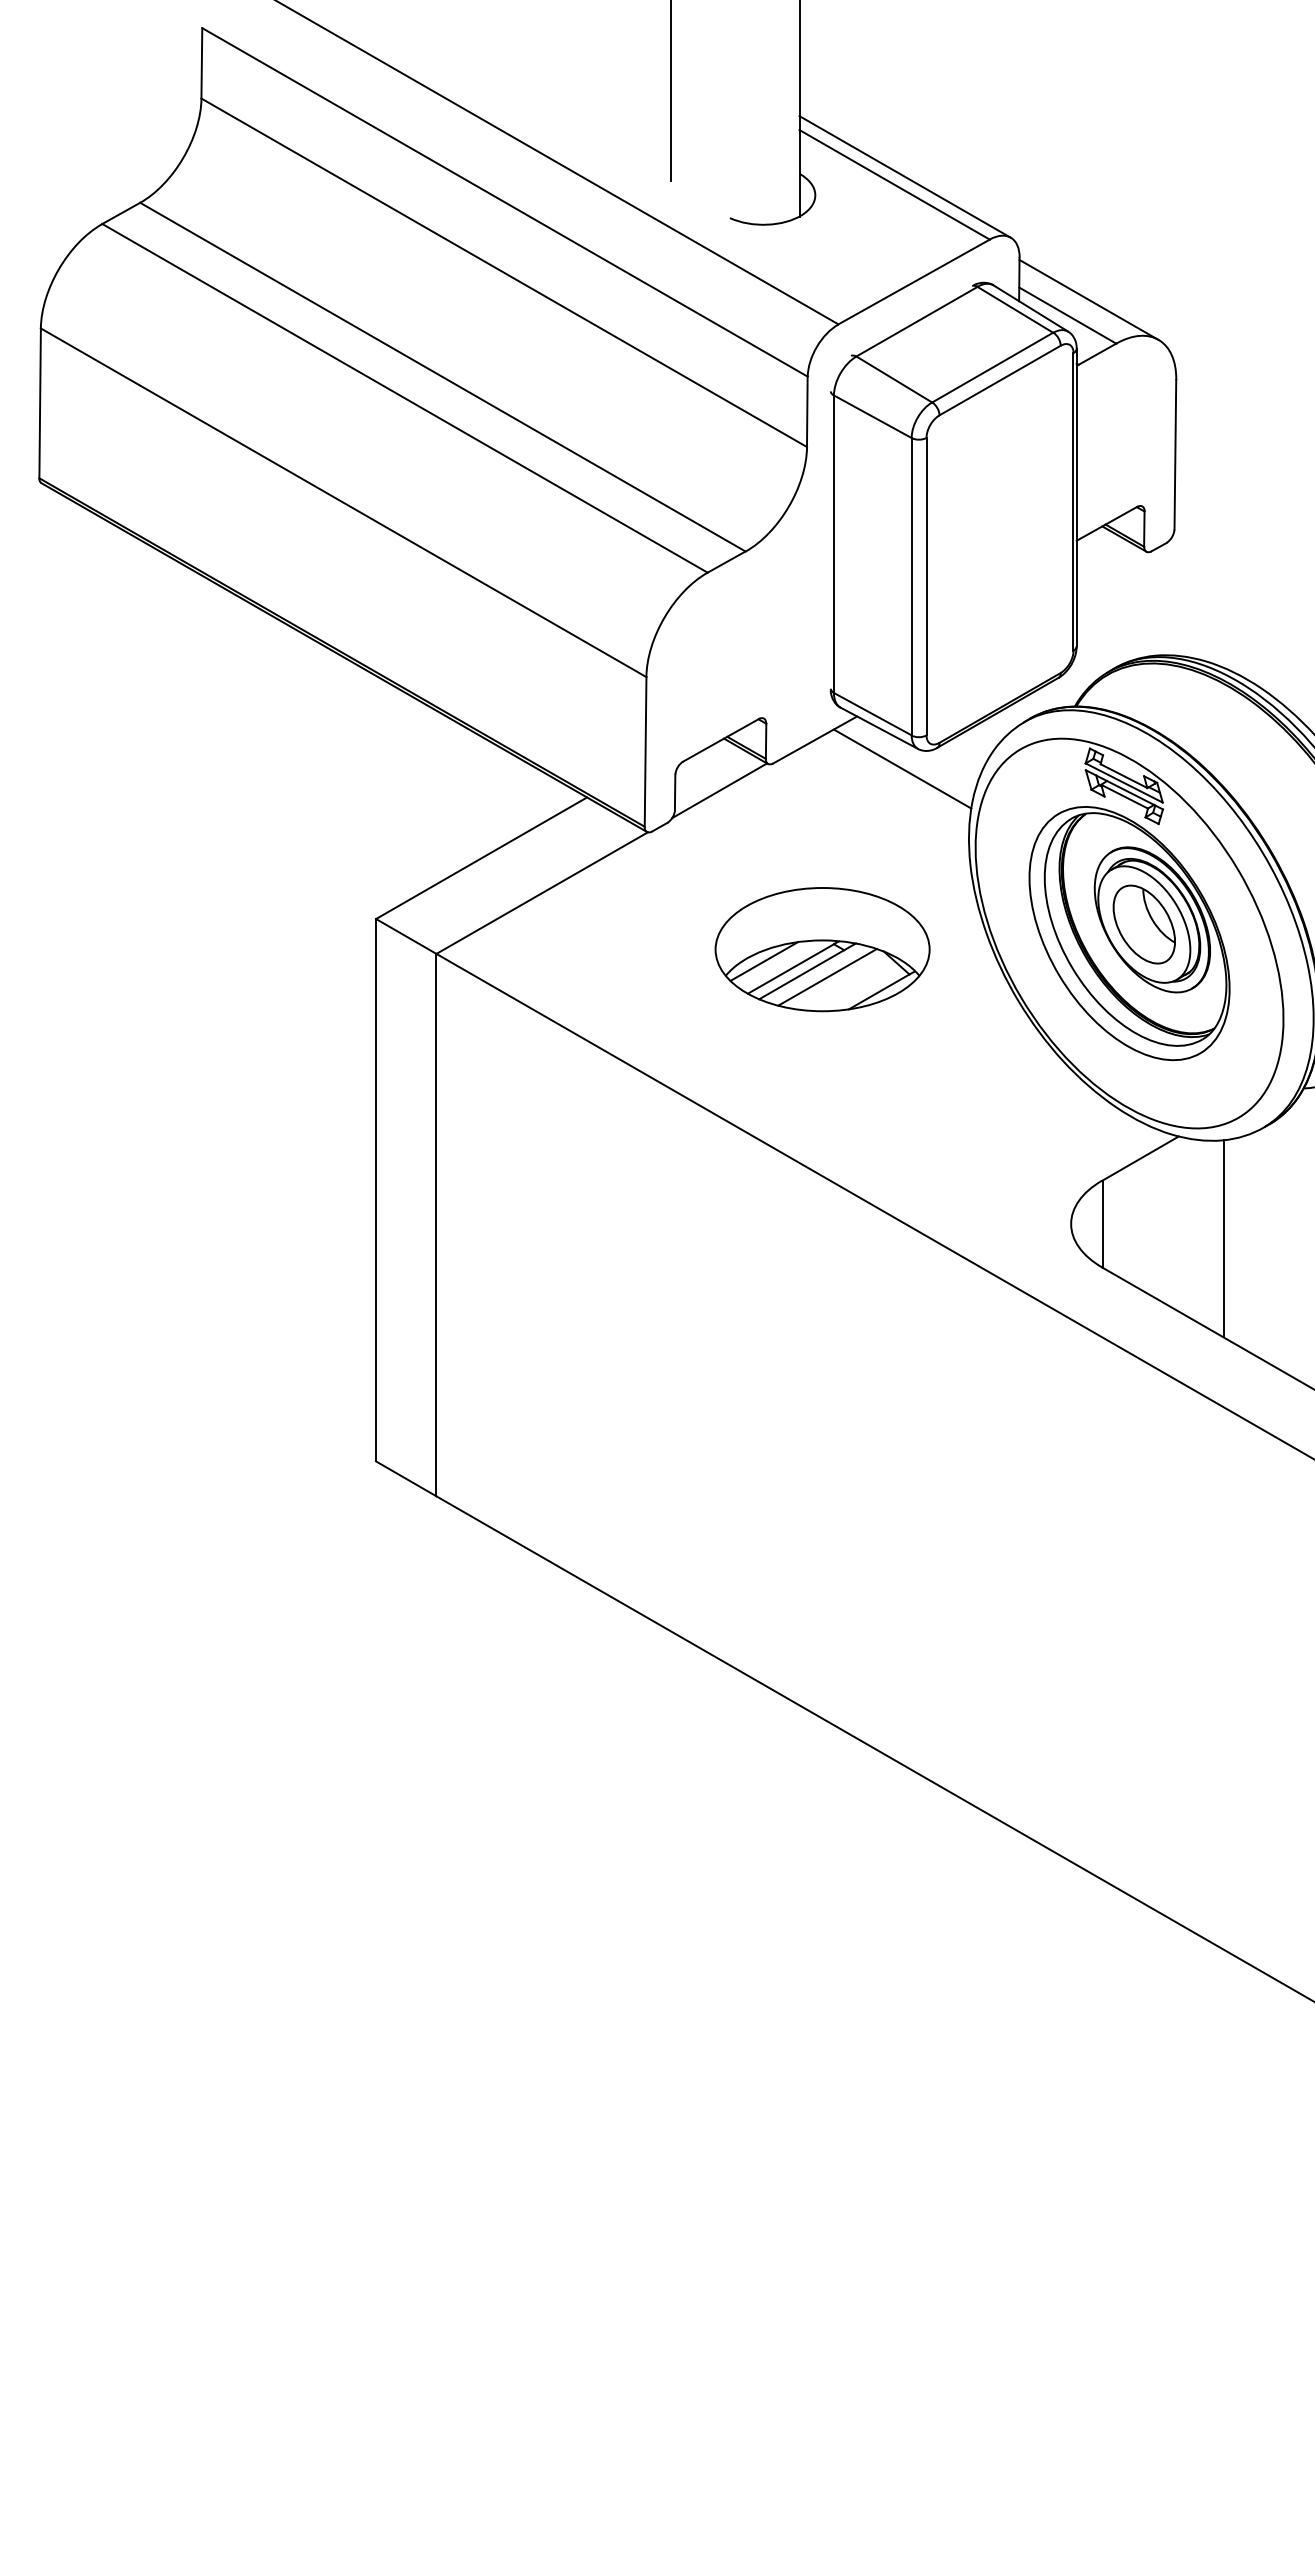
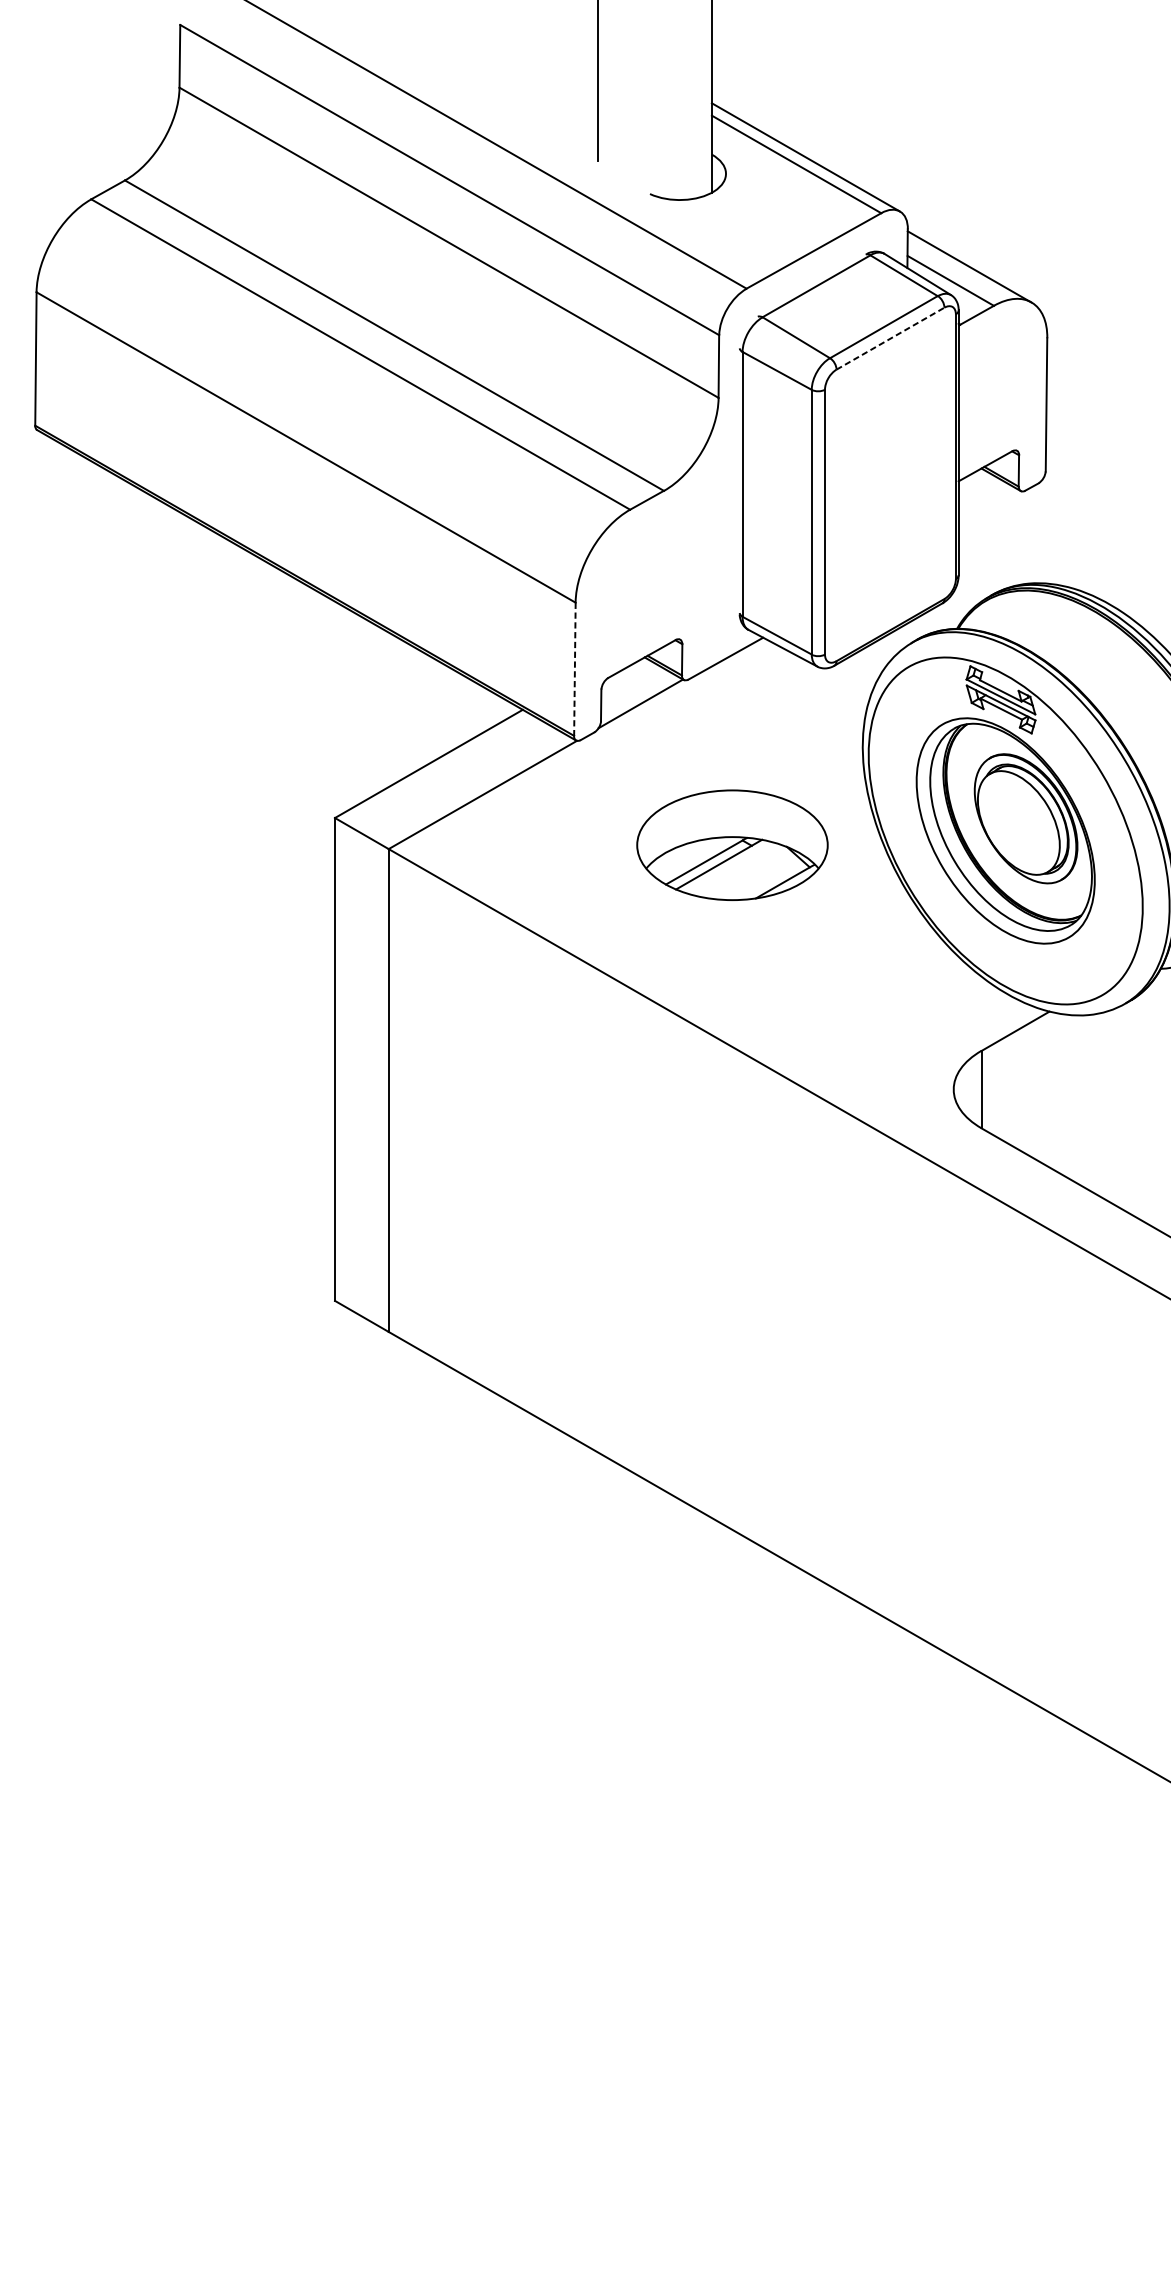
line: (1000, 380) -> (890, 338), solid -> dashed
line: (645, 751) -> (574, 668), solid -> dashed
line: (902, 768) -> (803, 684), removed
part: (1143, 924) -> (1018, 822), removed
line: (764, 961) -> (680, 855), removed
line: (827, 976) -> (736, 869), removed
line: (1223, 1238) -> (1089, 1102), removed

